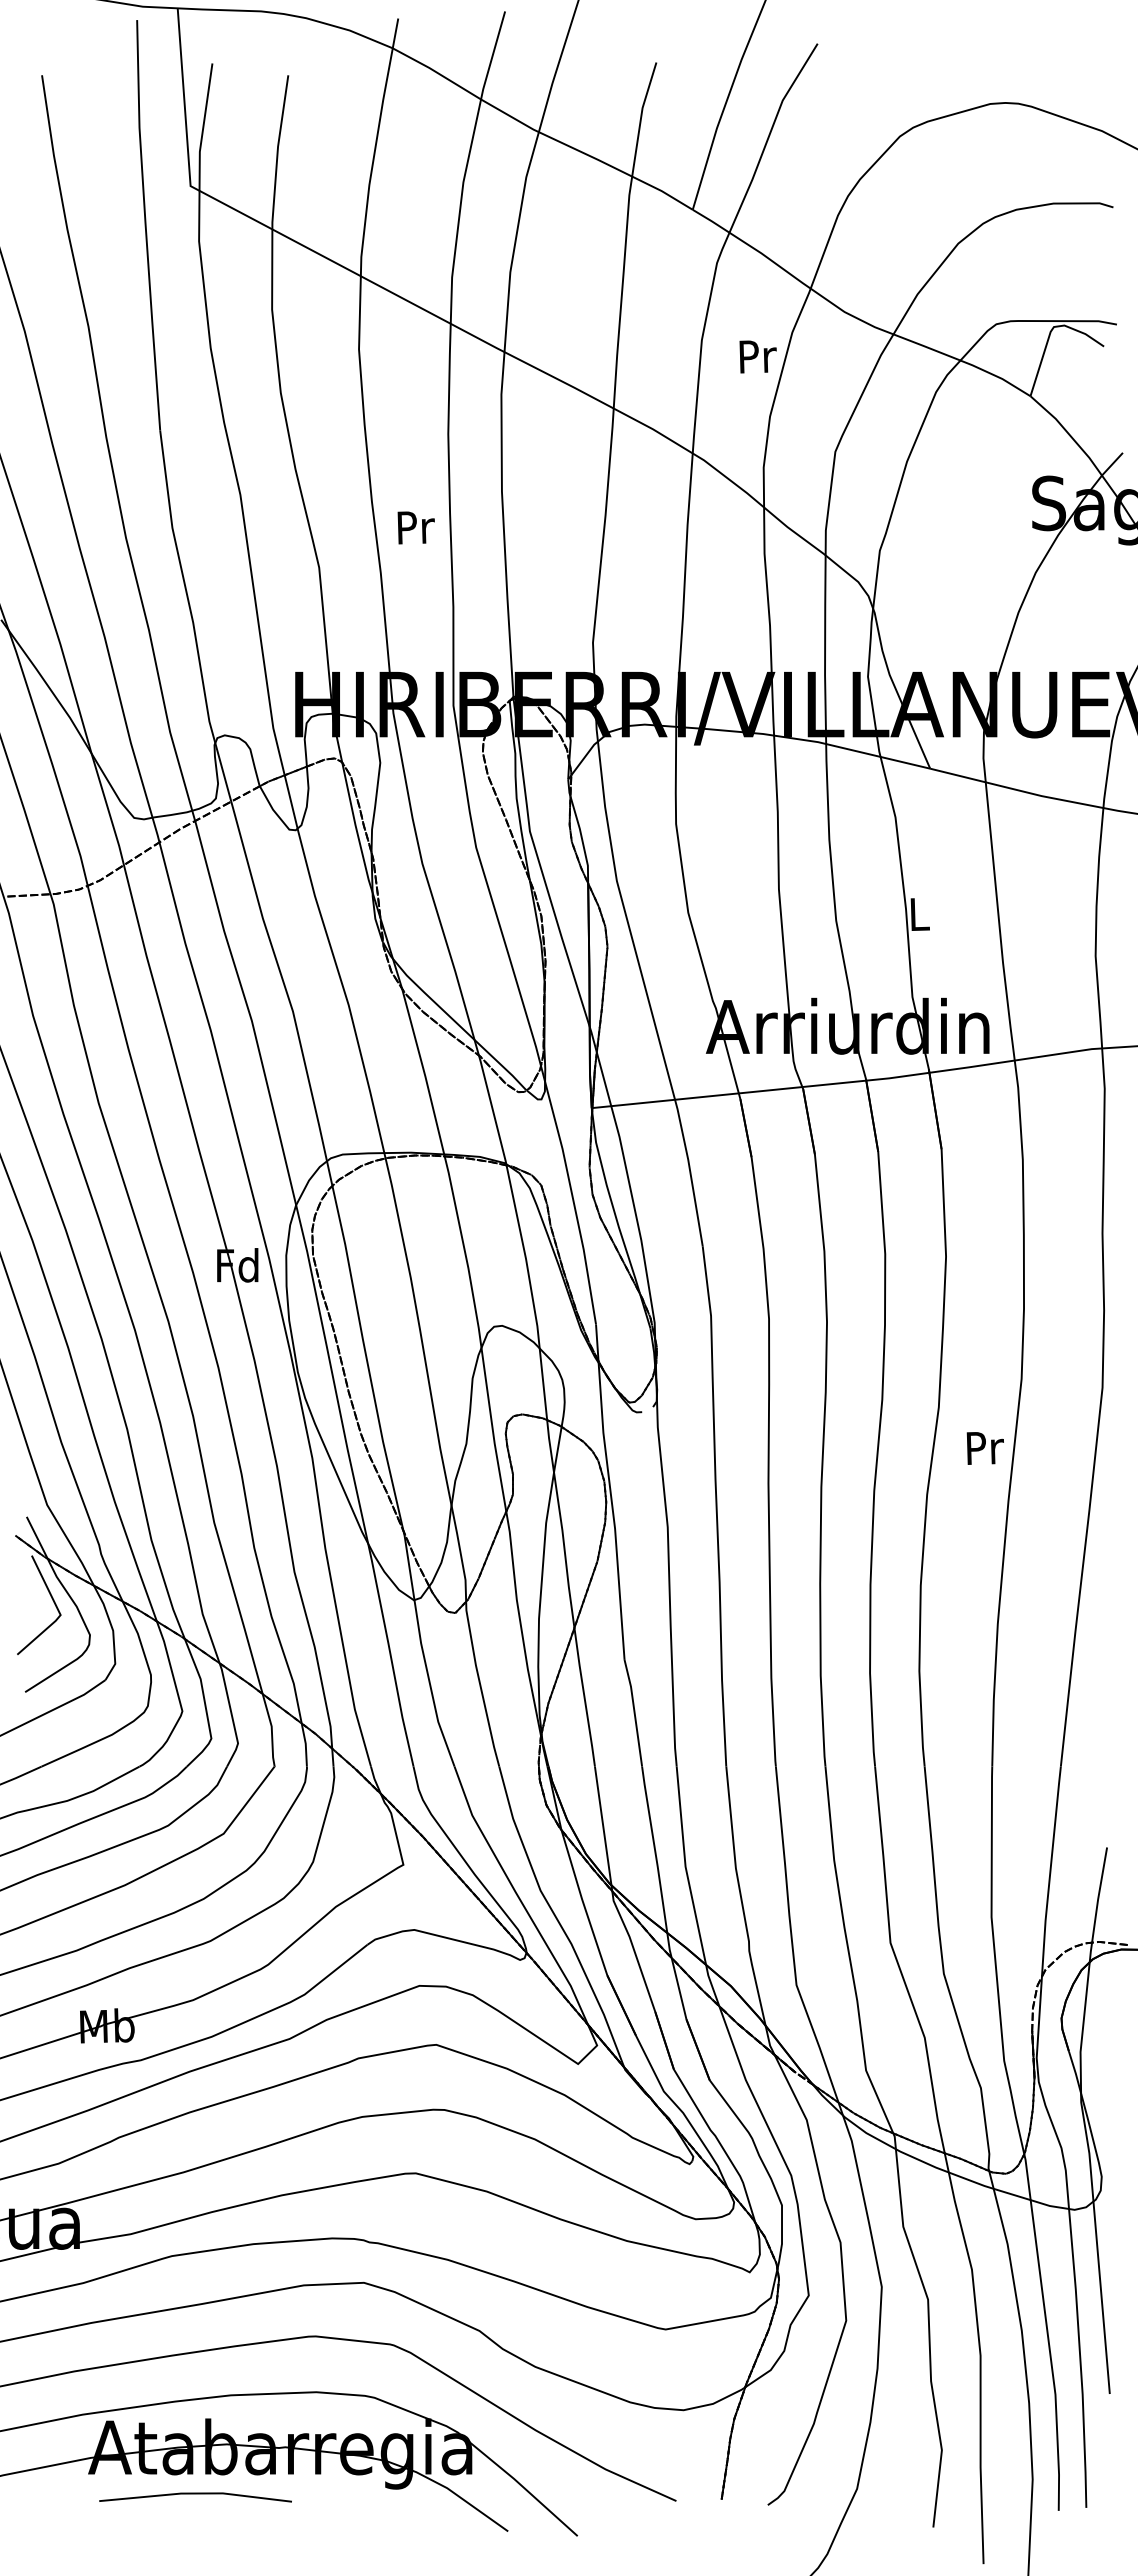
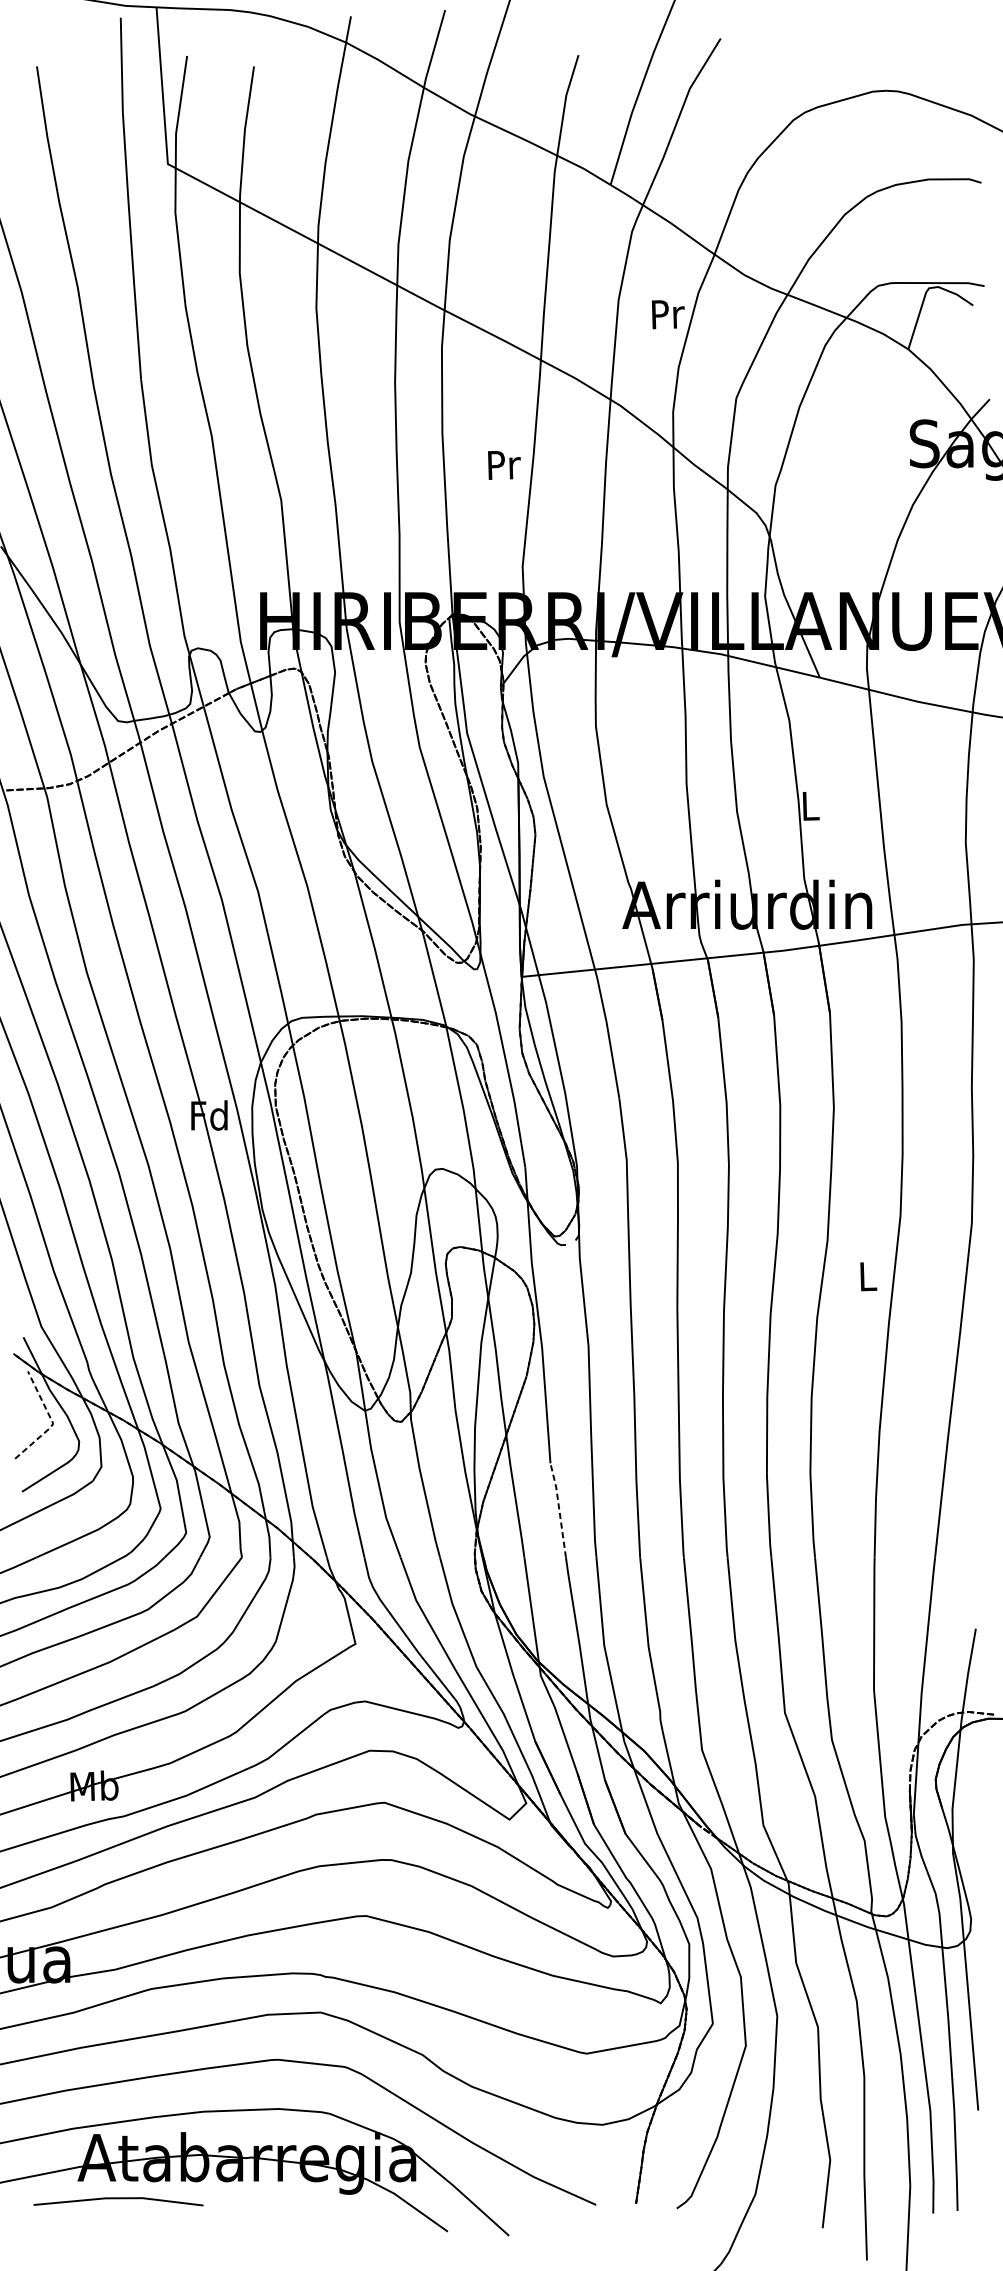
text: (415, 527) -> (503, 465), moved
text: (984, 1448) -> (867, 1276), Pr -> L
line: (59, 1612) -> (52, 1421), solid -> dashed
line: (634, 1712) -> (559, 1509), solid -> dashed
line: (195, 2494) -> (118, 2199), moved

